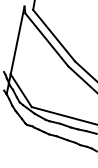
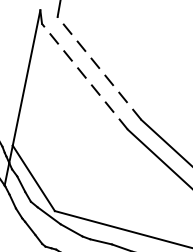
line: (53, 35) -> (98, 68), solid -> dashed
line: (46, 39) -> (84, 76), solid -> dashed

